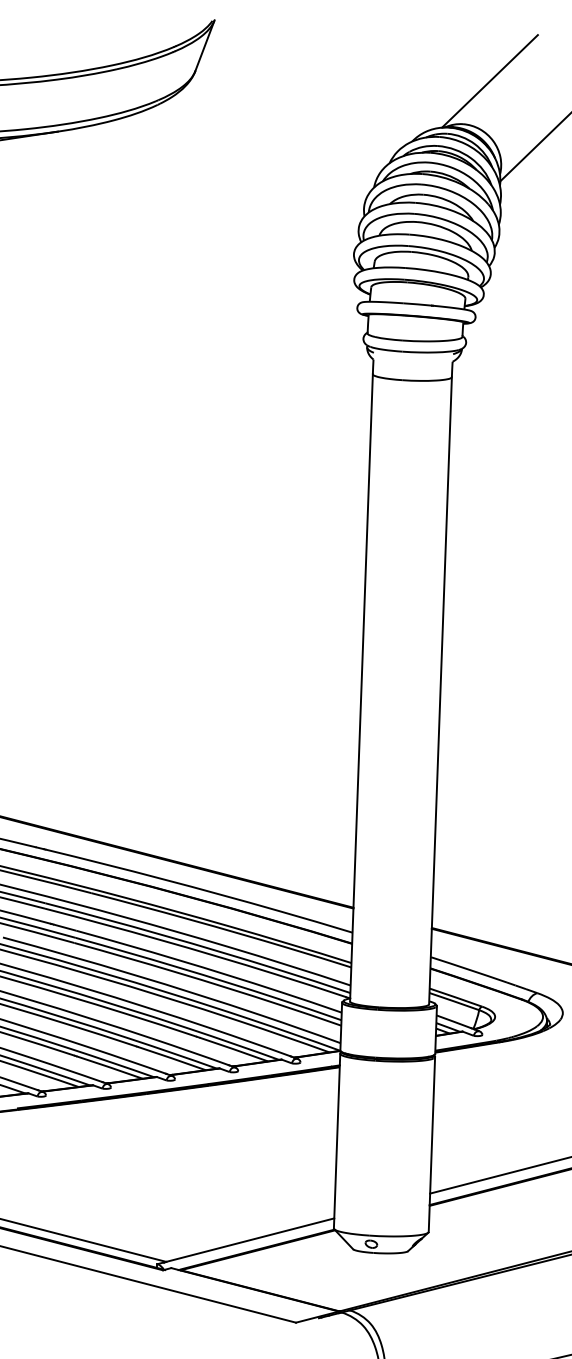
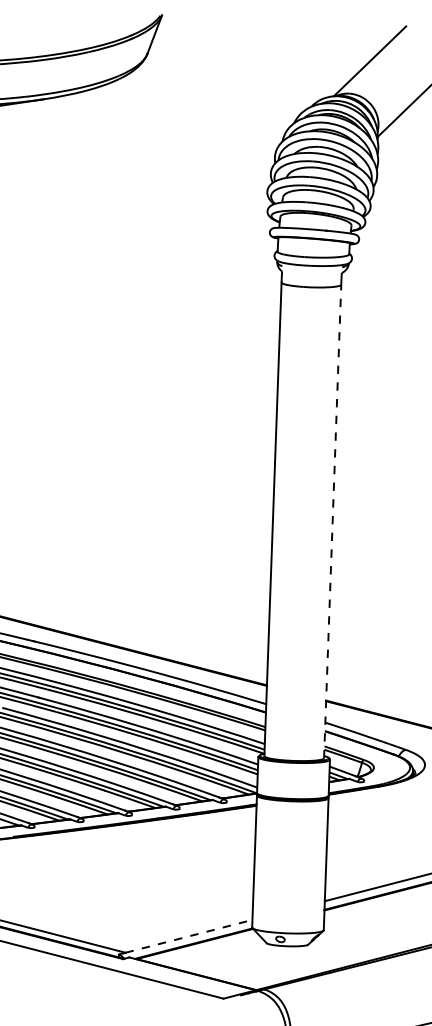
line: (440, 690) -> (332, 521), solid -> dashed
line: (250, 1240) -> (189, 936), solid -> dashed

